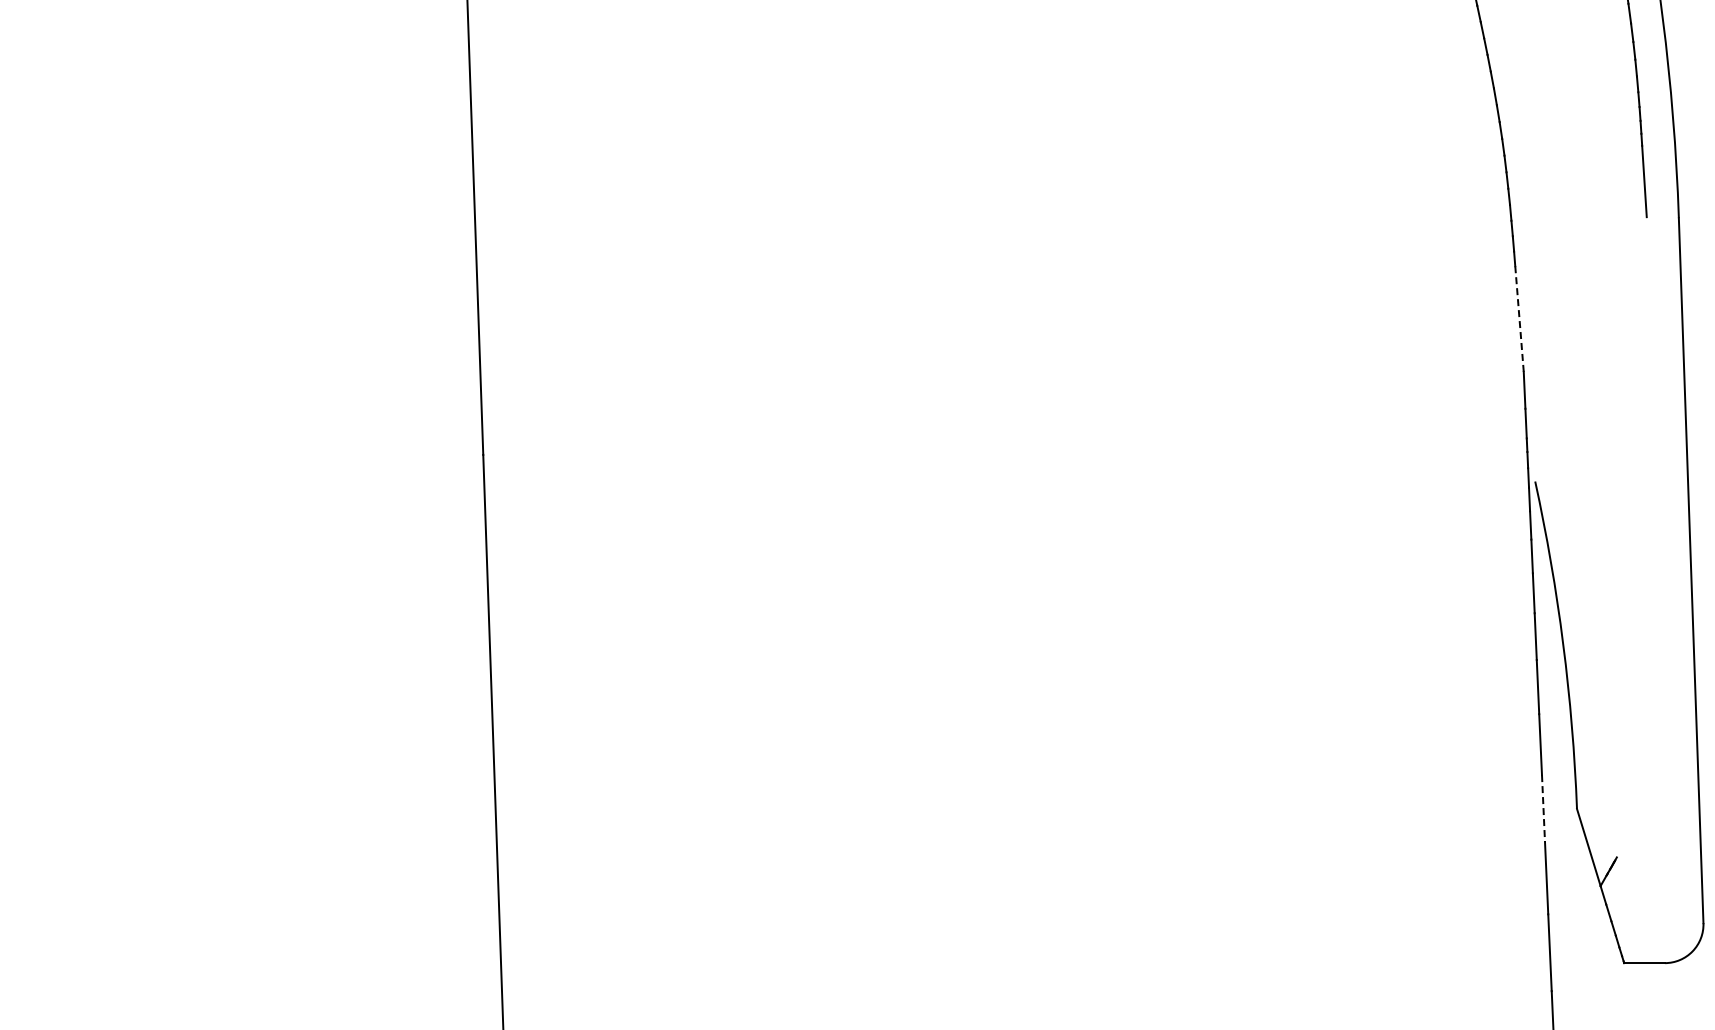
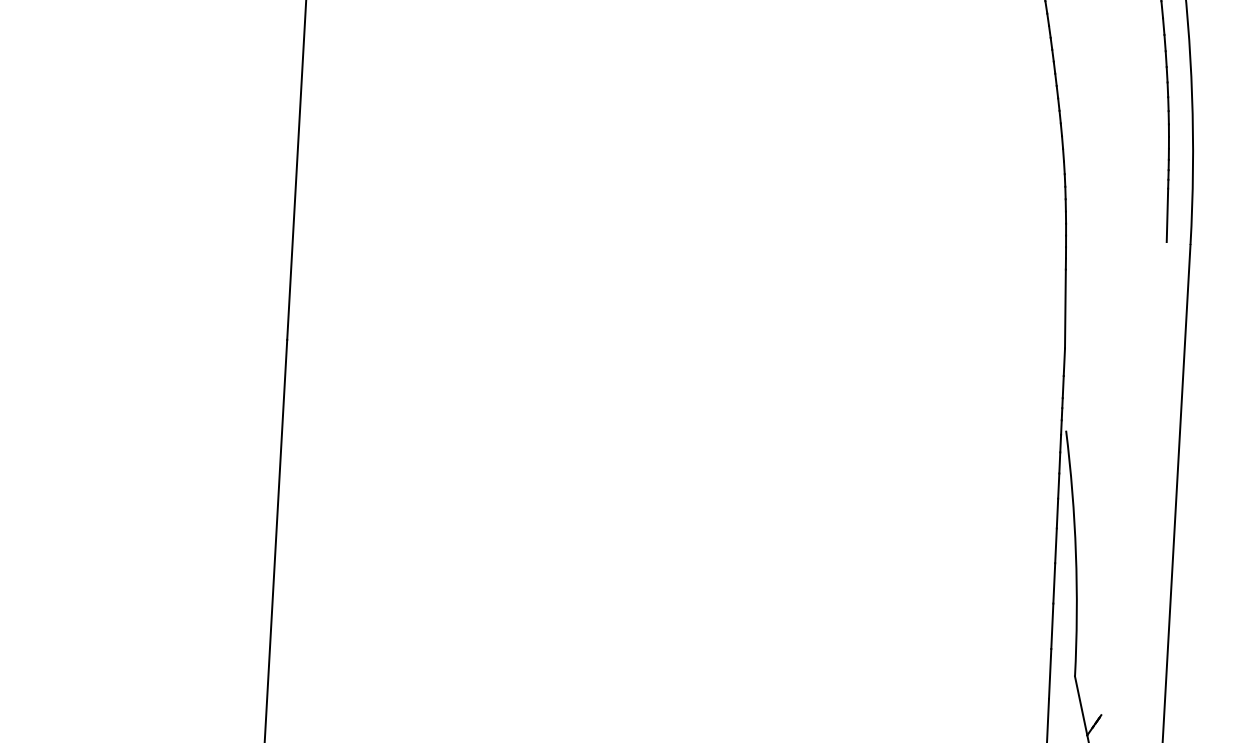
line: (1519, 319) -> (1065, 309), dashed -> solid
line: (1543, 808) -> (1050, 673), dashed -> solid

